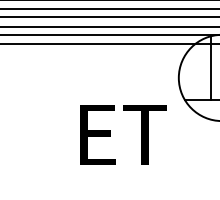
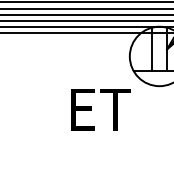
text: (123, 134) -> (100, 109), moved

